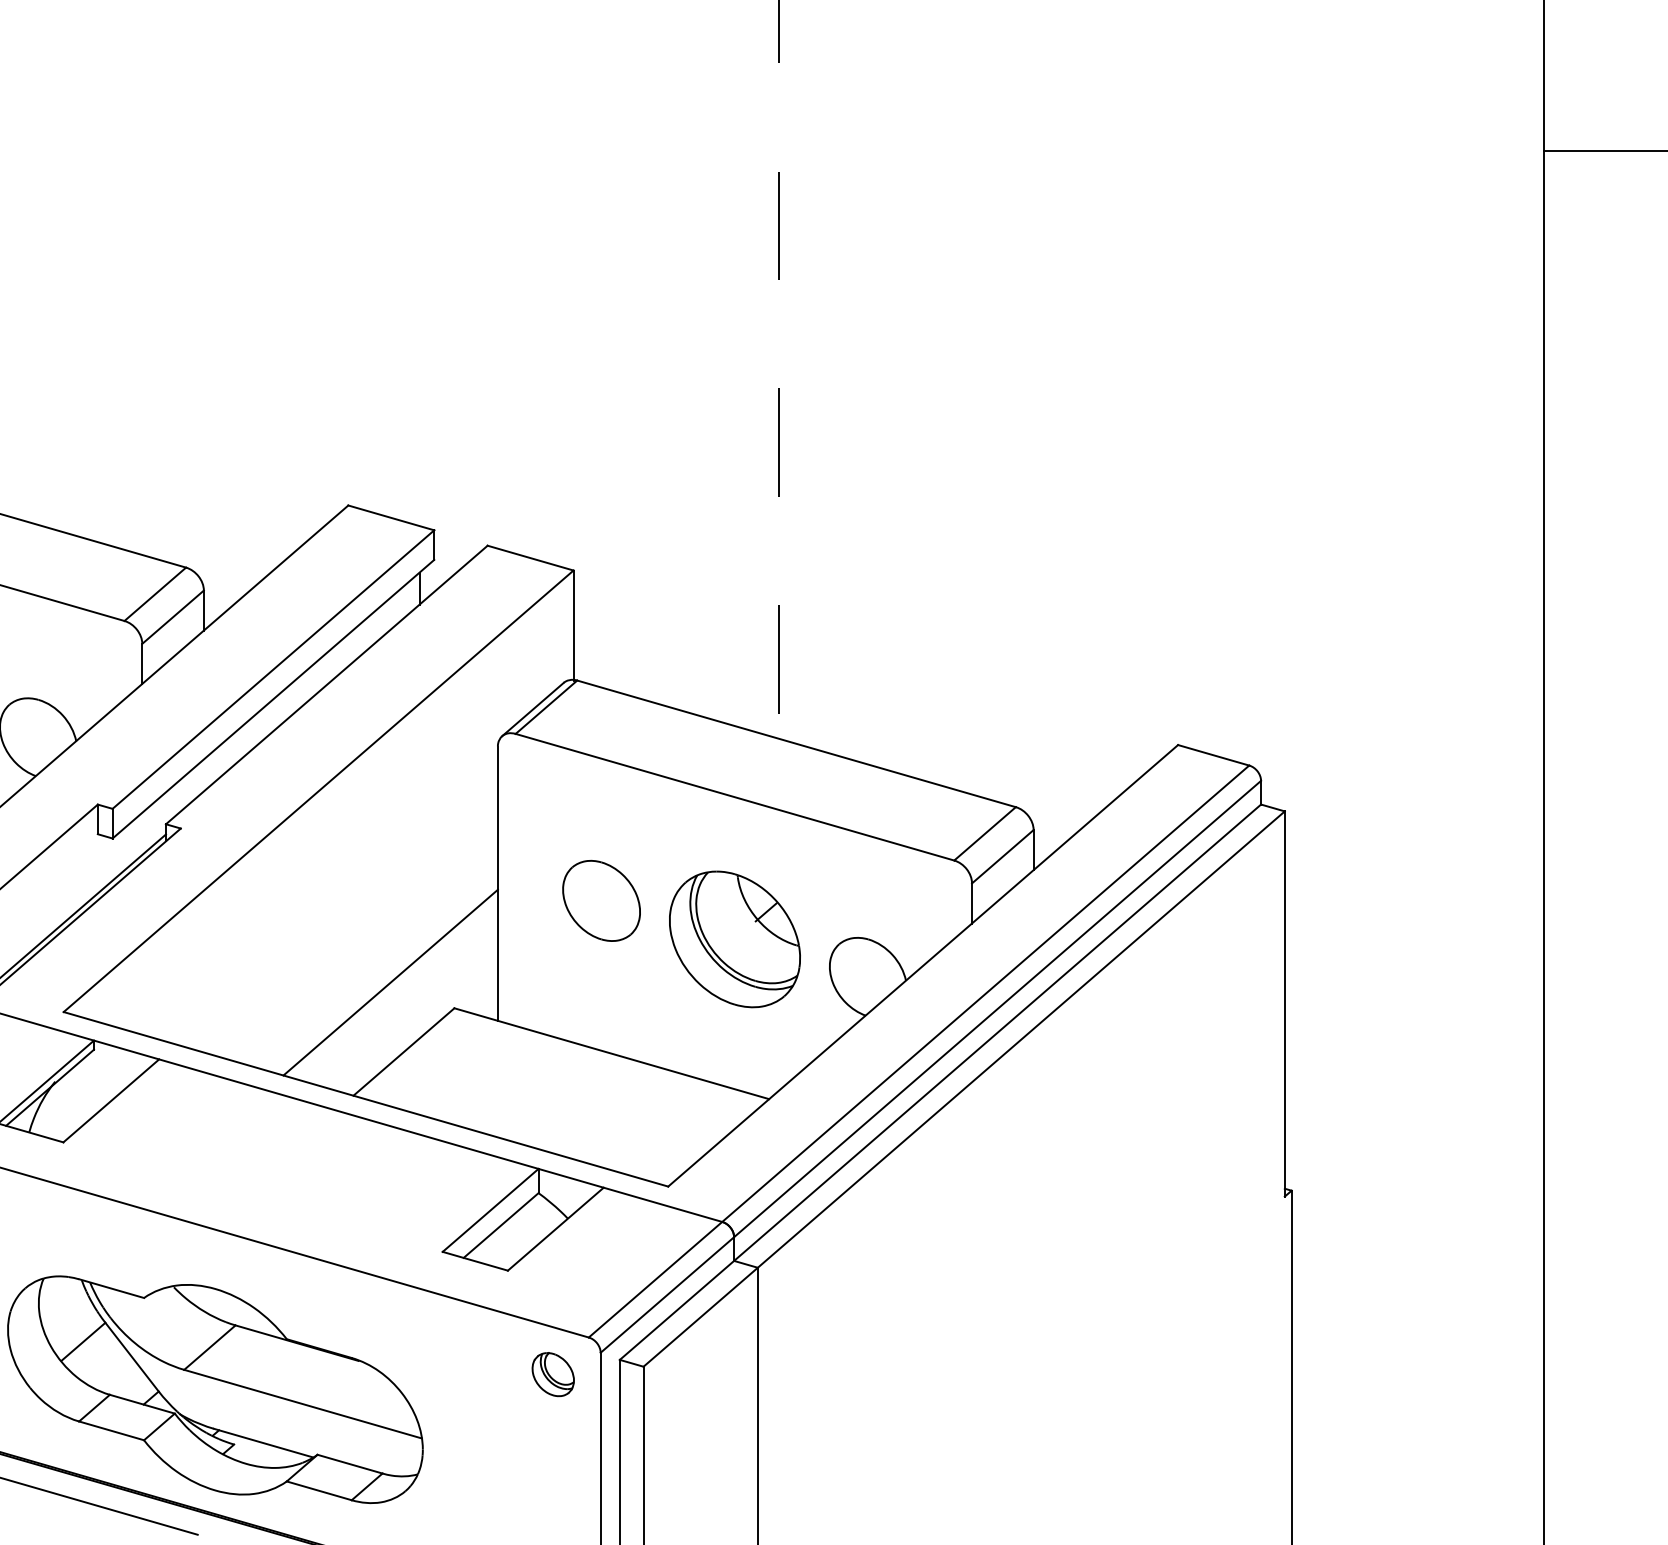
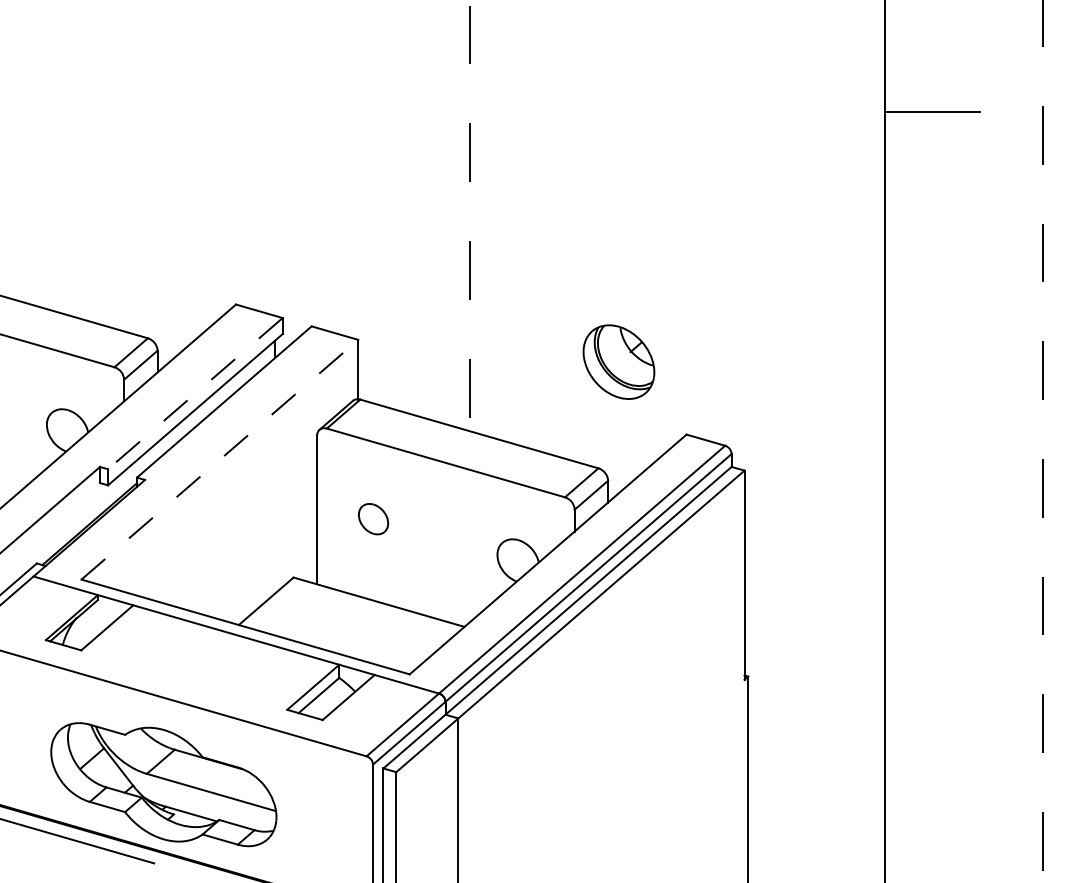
line: (273, 669) -> (195, 393), solid -> dashed
line: (319, 790) -> (220, 459), solid -> dashed
part: (601, 899) -> (373, 518), size x0.7
part: (734, 938) -> (618, 361), moved
line: (389, 982) -> (258, 563), removed
part: (553, 1374) -> (347, 776), removed

